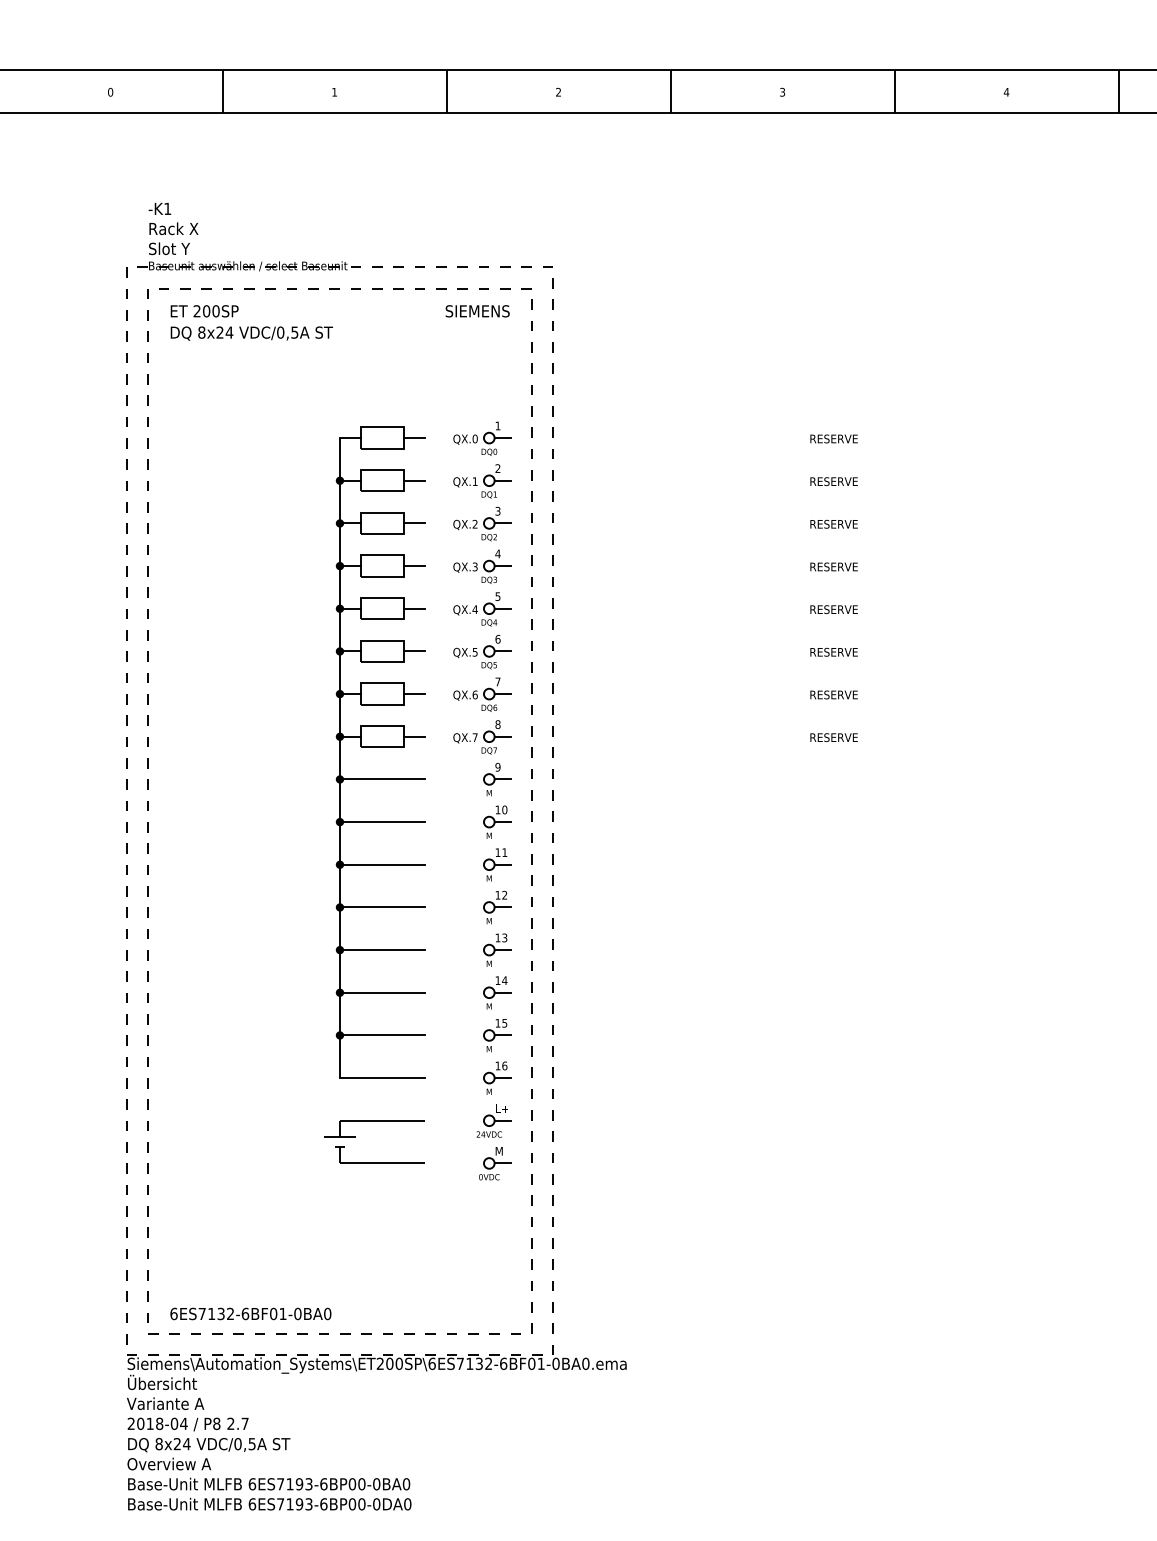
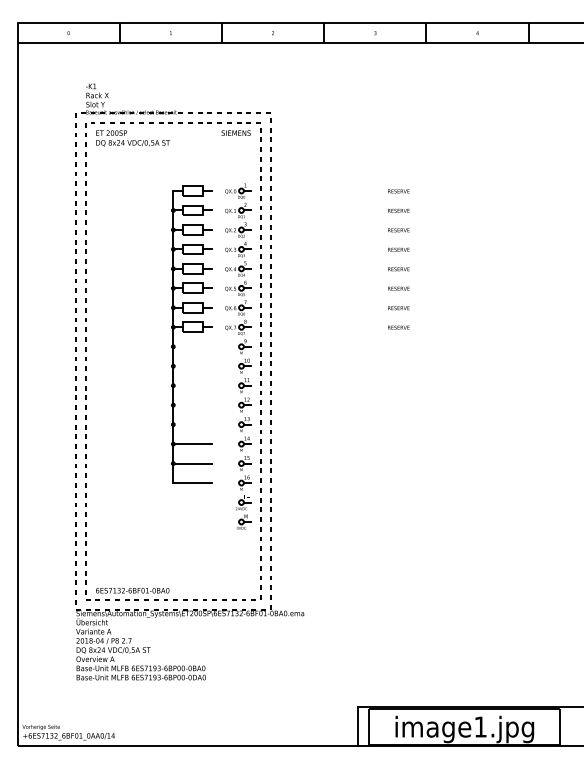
line: (381, 778) -> (192, 346), removed
line: (381, 822) -> (192, 366), removed
line: (381, 864) -> (192, 385), removed
line: (381, 908) -> (192, 405), removed
line: (381, 949) -> (192, 424), removed
part: (355, 1138) -> (180, 510), removed

